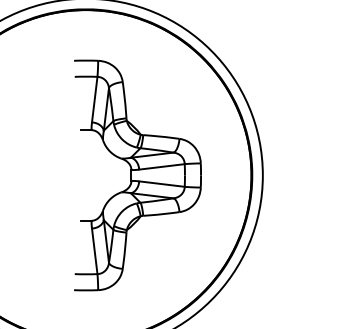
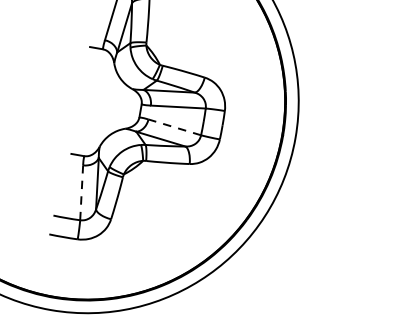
line: (161, 184) -> (174, 127), solid -> dashed
line: (94, 251) -> (81, 192), solid -> dashed

